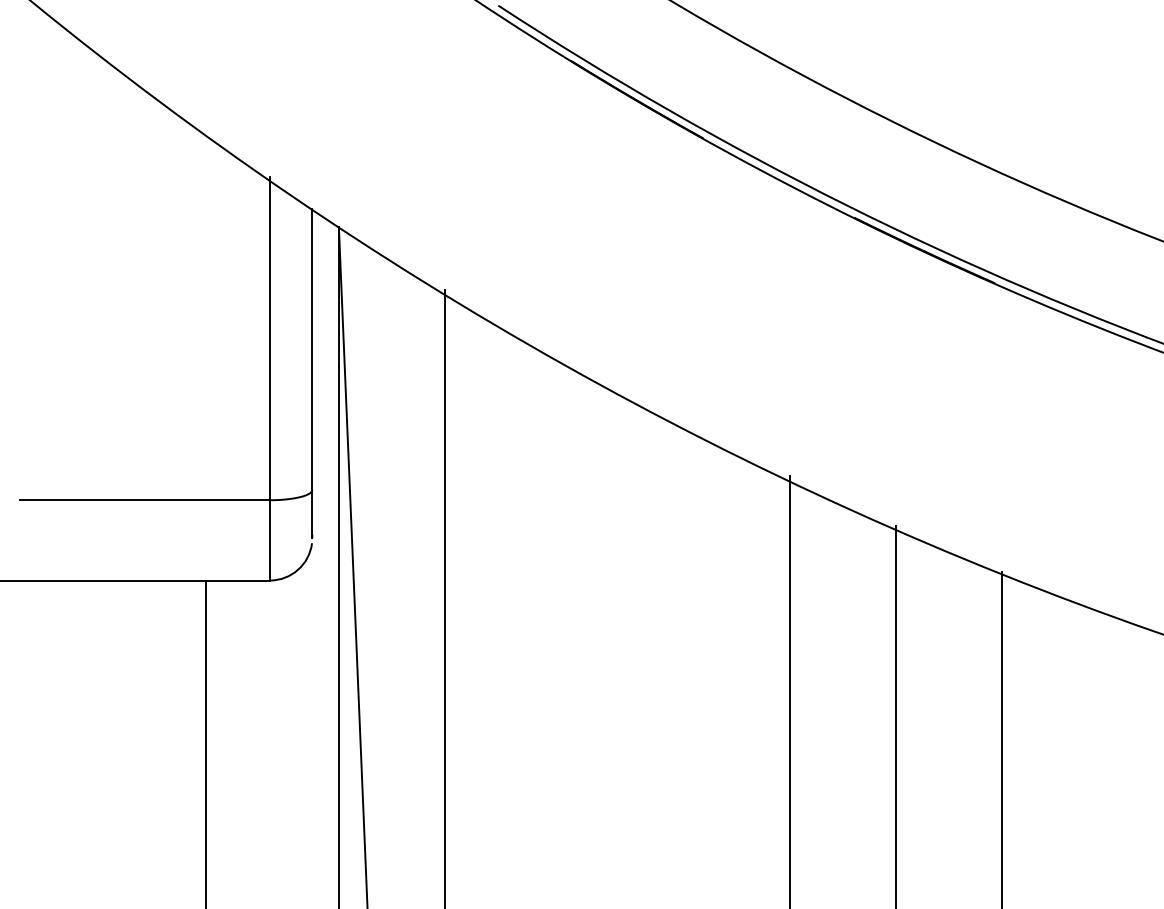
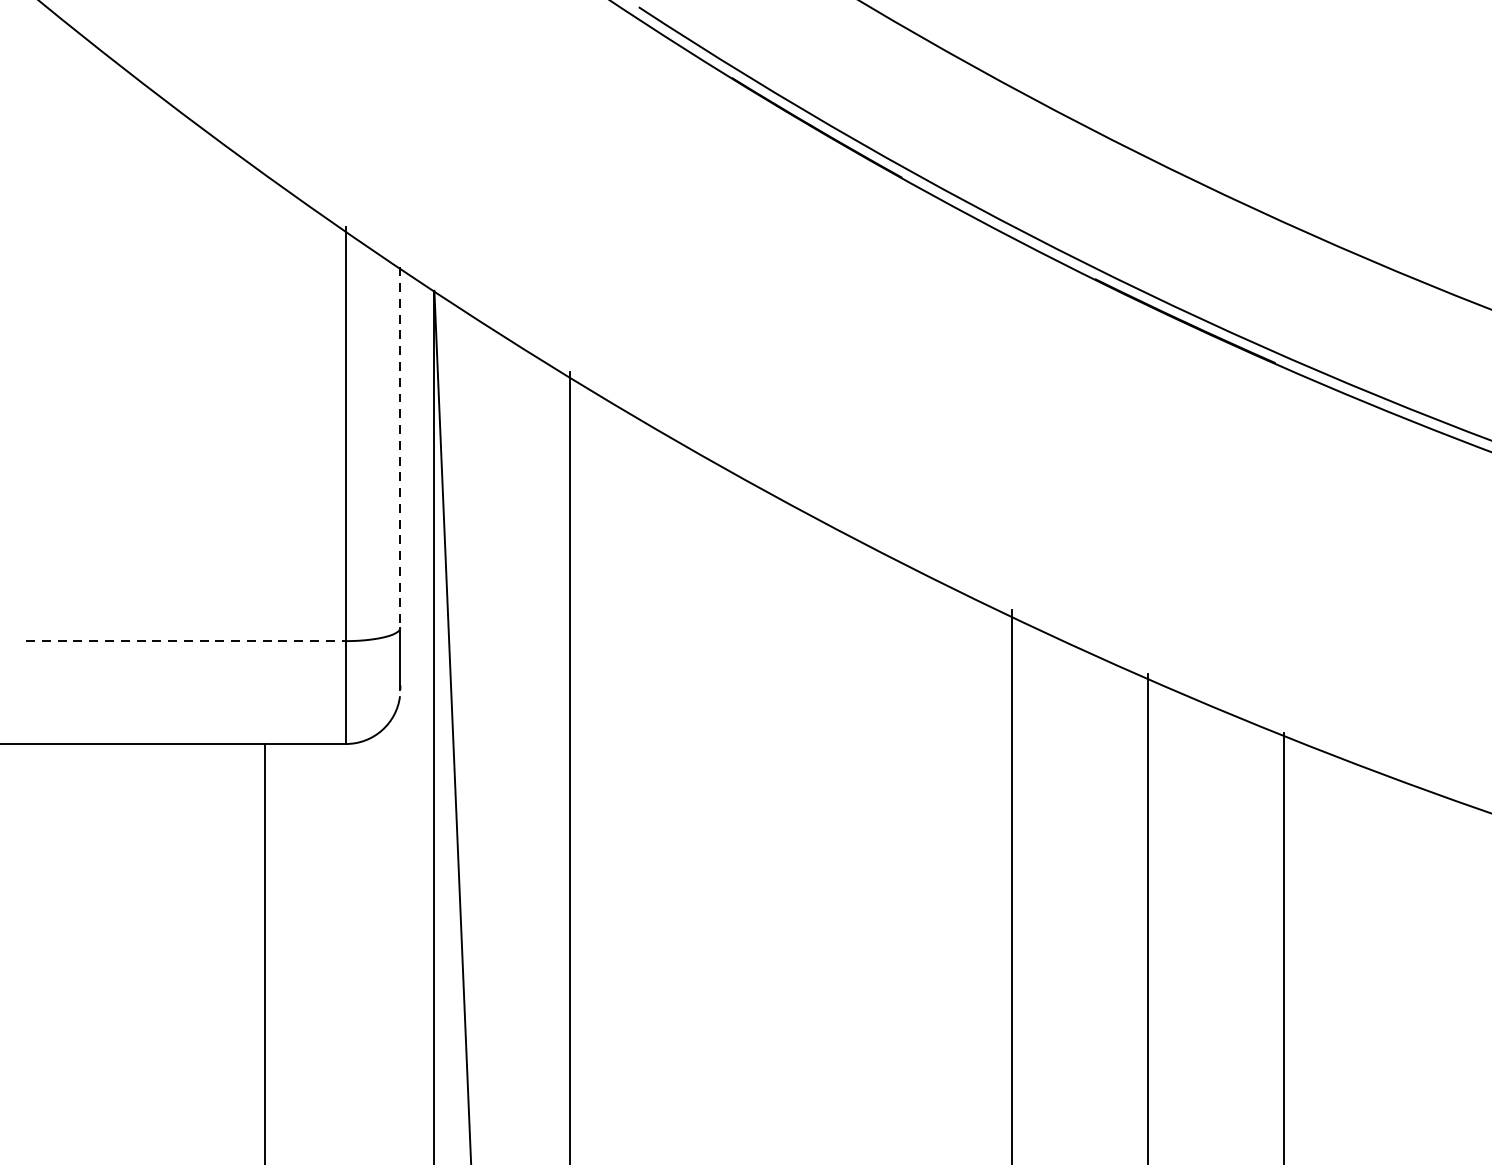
line: (312, 349) -> (400, 447), solid -> dashed
line: (145, 500) -> (186, 641), solid -> dashed

